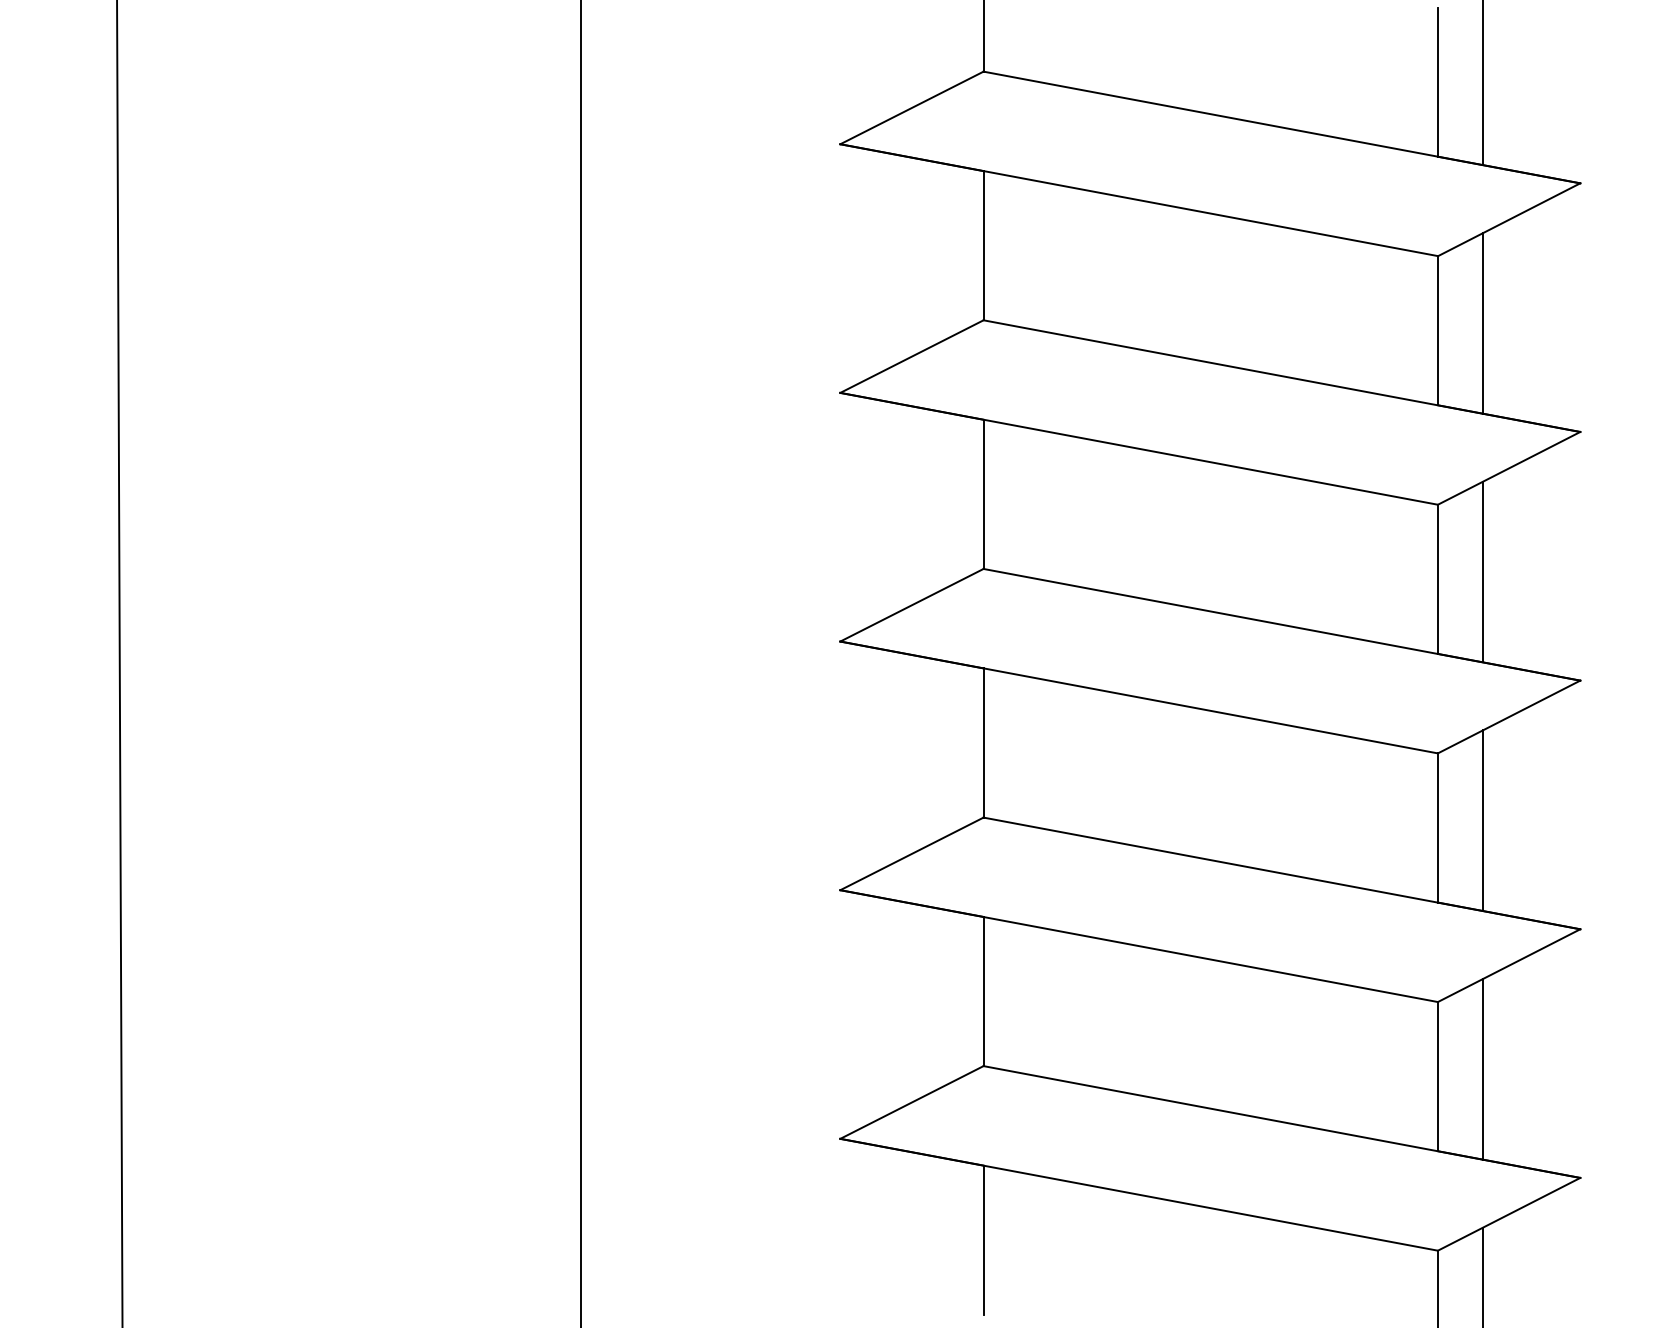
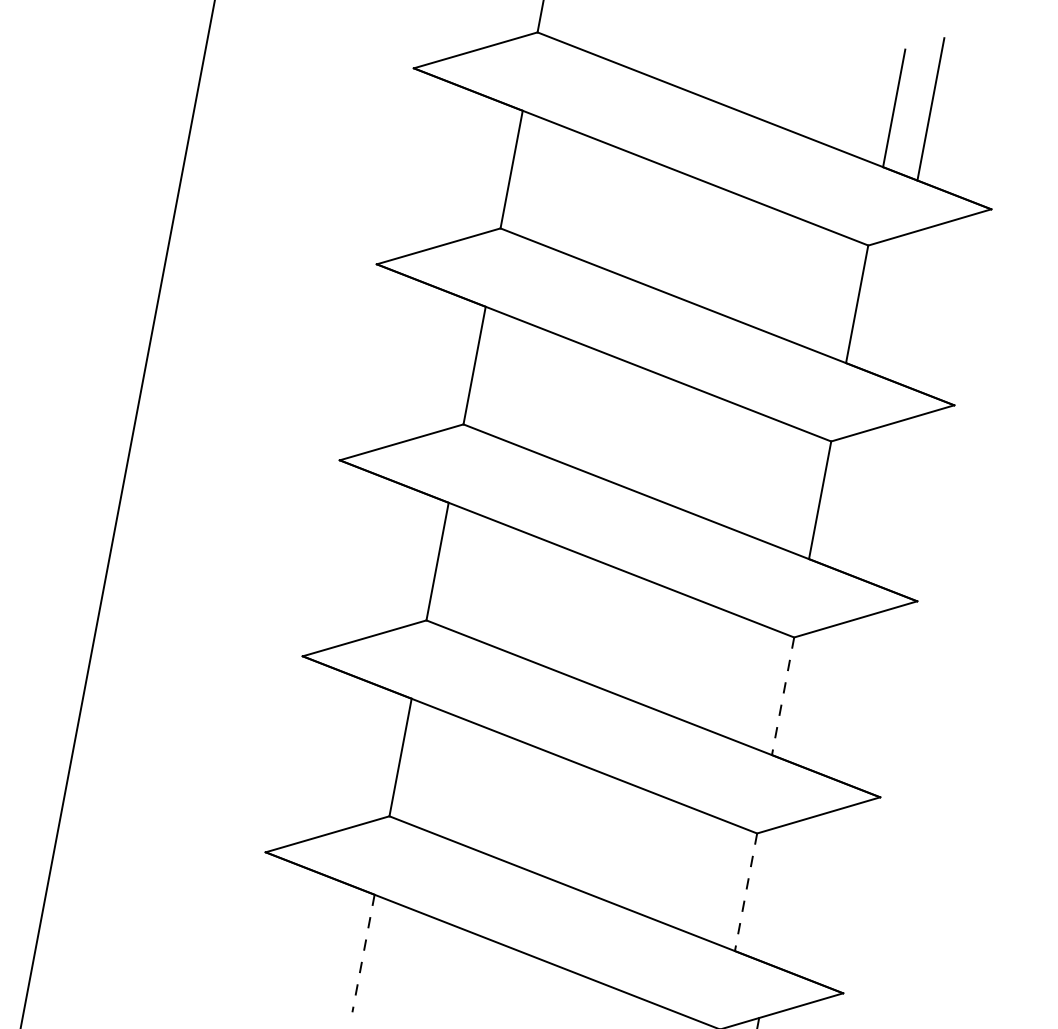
line: (1483, 323) -> (894, 305), removed
line: (1483, 571) -> (857, 500), removed
line: (1483, 820) -> (820, 697), removed
line: (1437, 827) -> (782, 695), solid -> dashed
line: (1483, 1069) -> (783, 893), removed
line: (1437, 1076) -> (745, 892), solid -> dashed
line: (983, 1240) -> (363, 953), solid -> dashed

